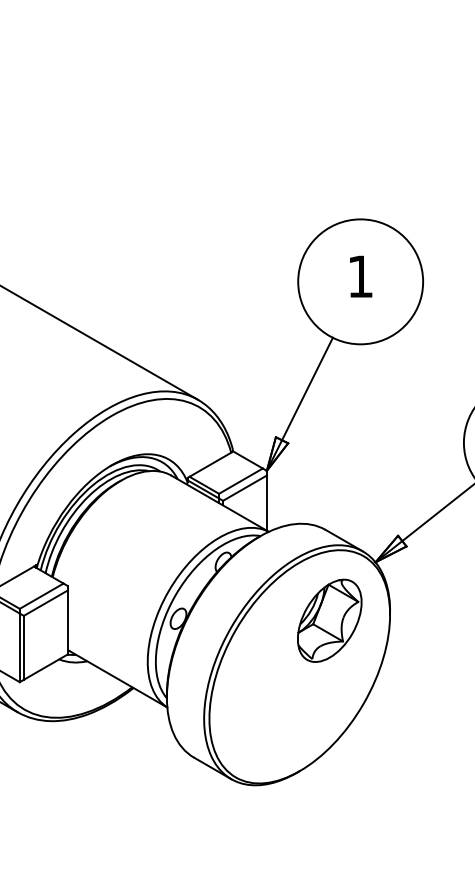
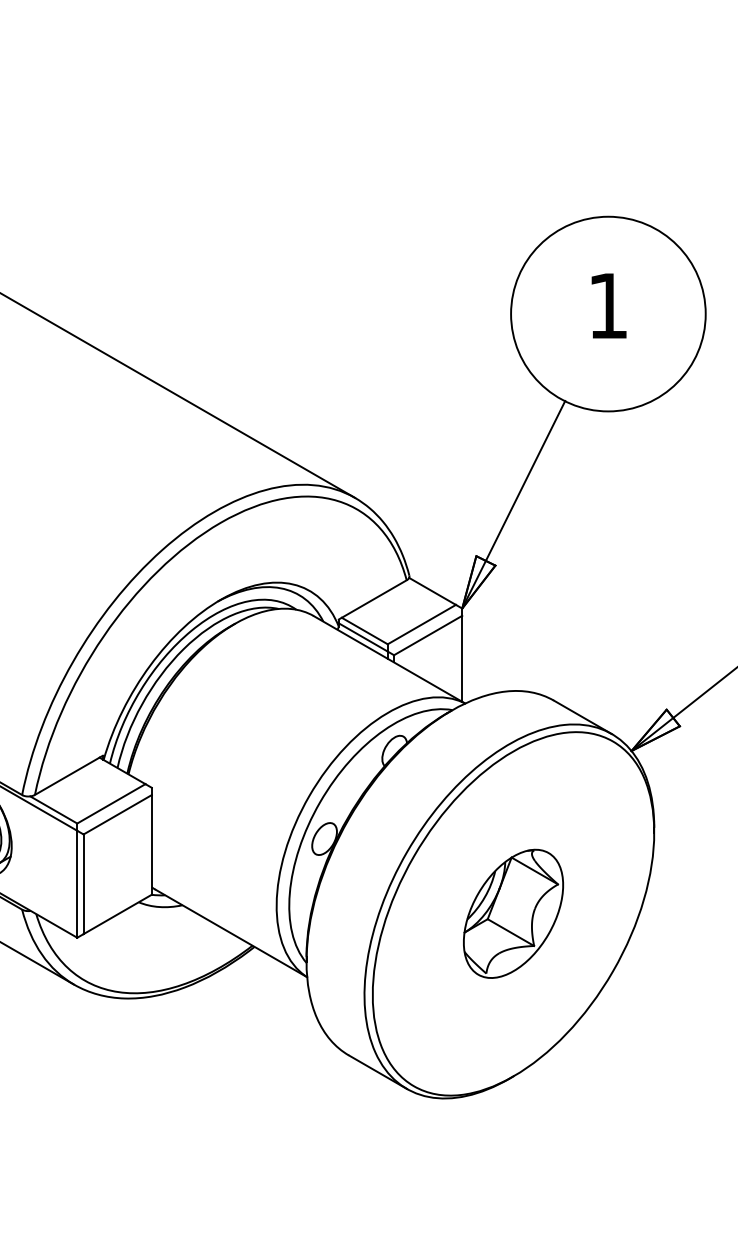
part: (329, 620) -> (513, 913), moved

